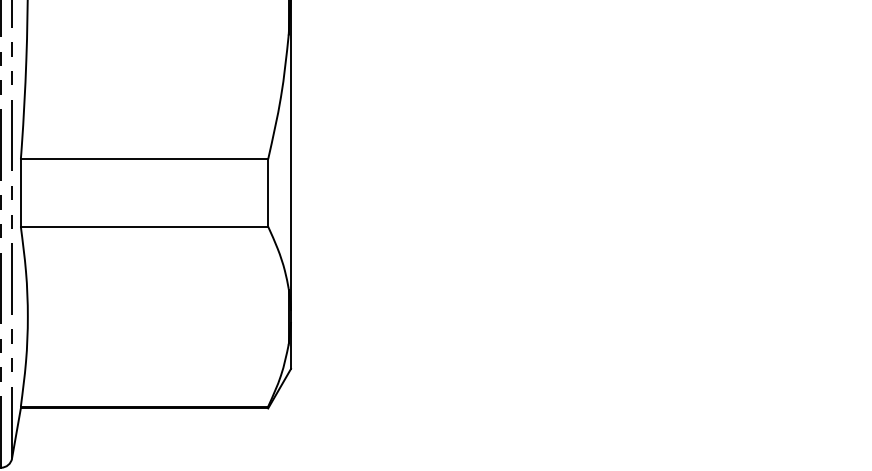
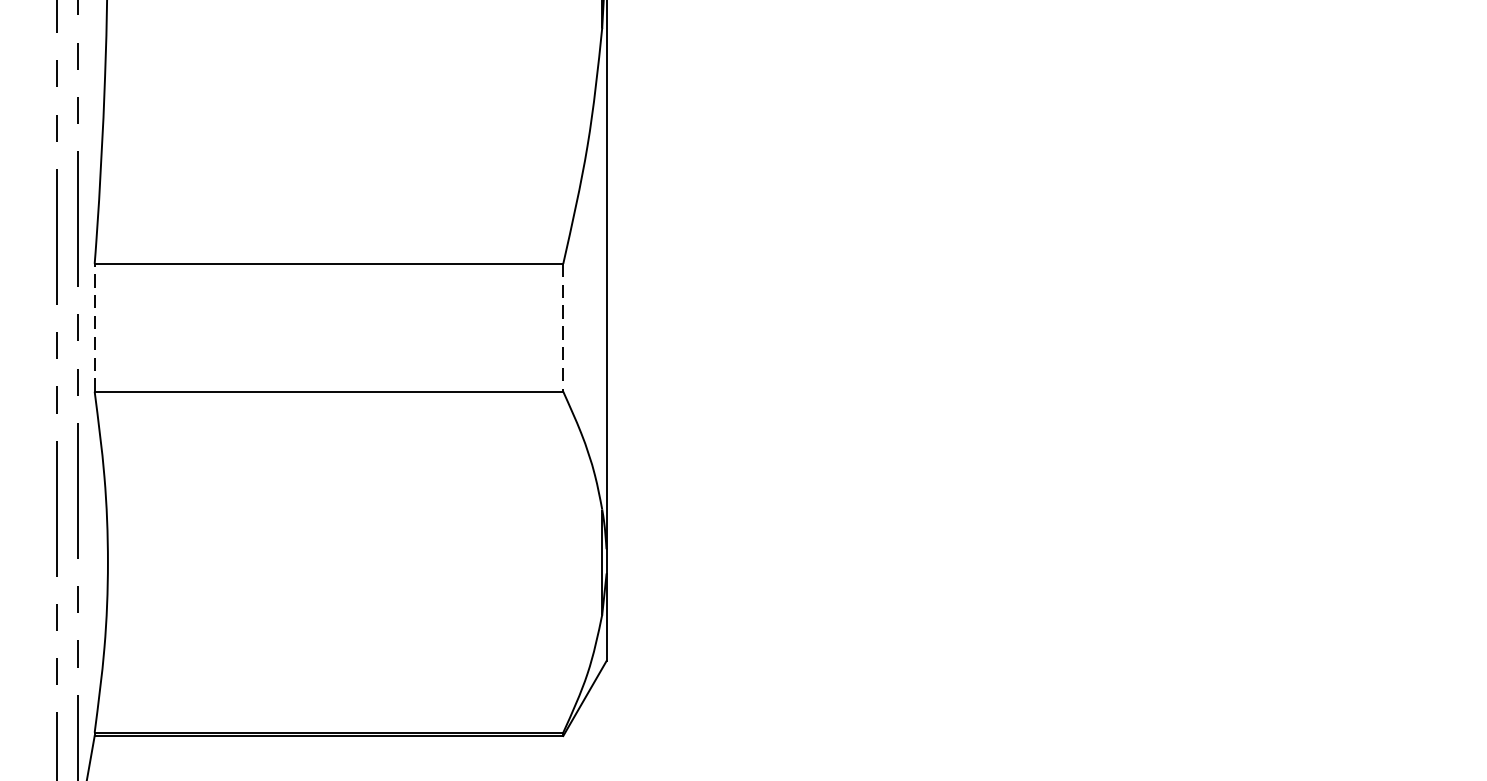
line: (20, 192) -> (94, 326), solid -> dashed
line: (268, 192) -> (563, 326), solid -> dashed

